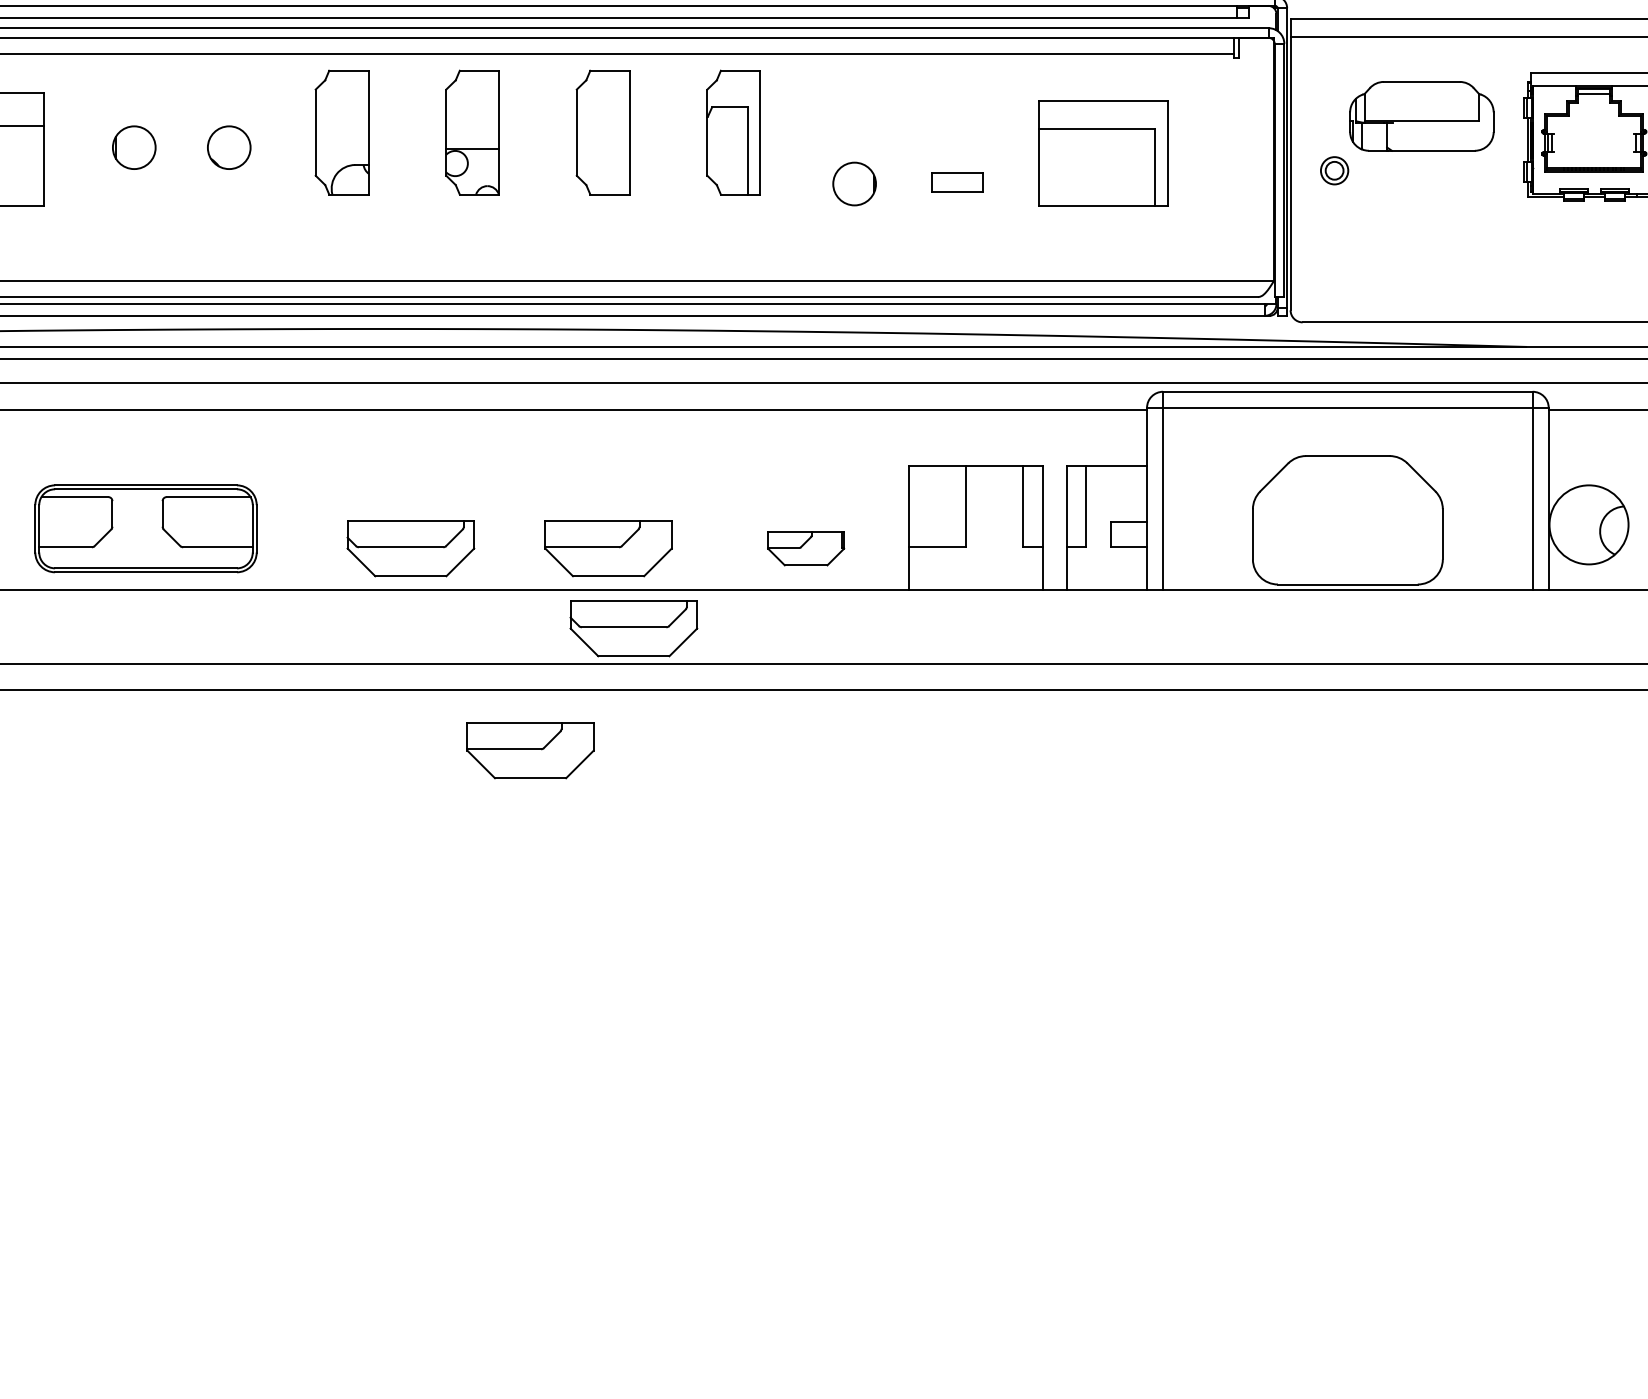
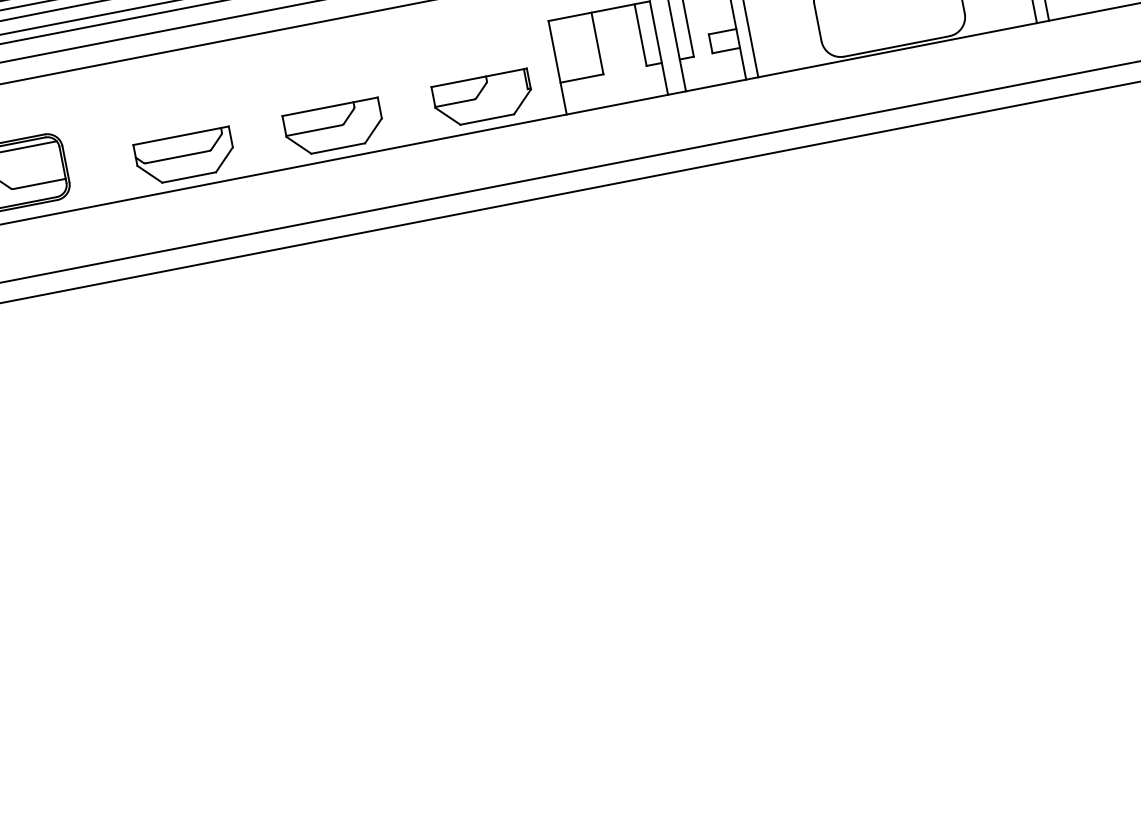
part: (805, 548) -> (482, 98), size x1.67
part: (633, 628) -> (364, 184), removed
part: (530, 750) -> (304, 291), removed

